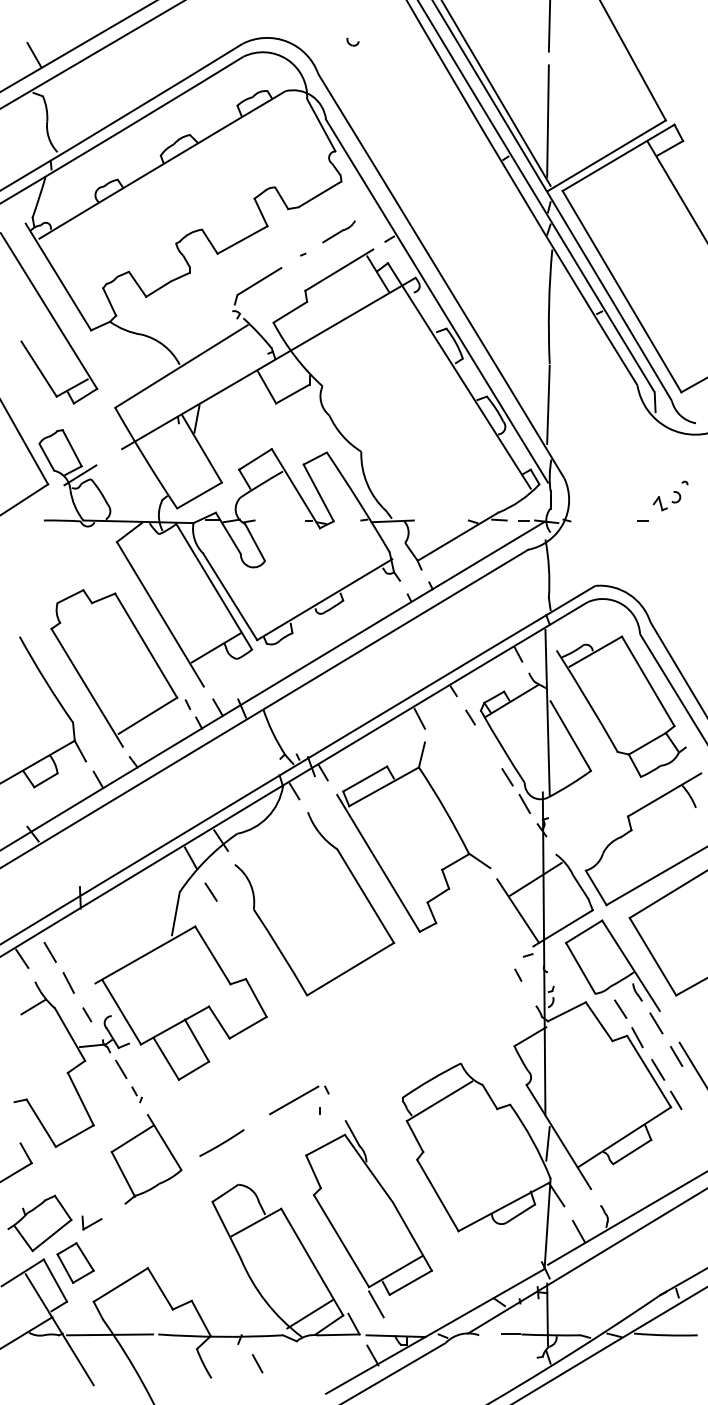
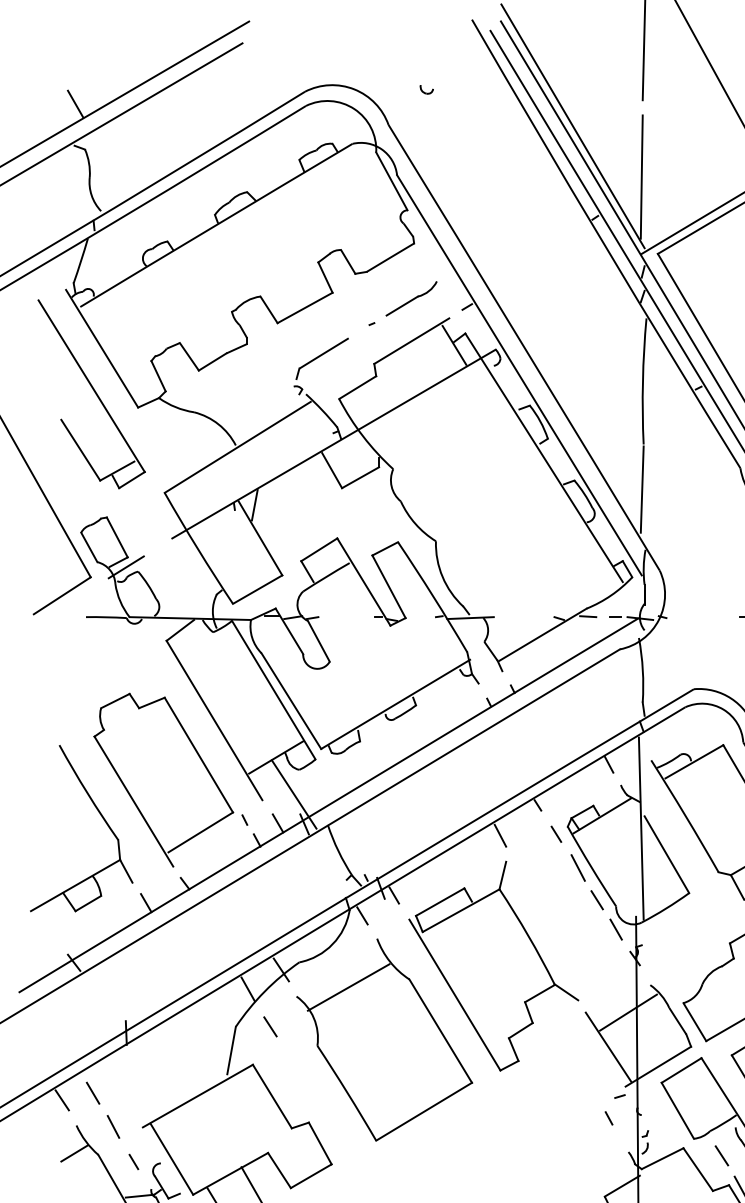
part: (338, 231) -> (410, 298), size x1.43
line: (232, 681) -> (293, 794), added
line: (490, 747) -> (578, 867), added
line: (282, 856) -> (349, 987), added

